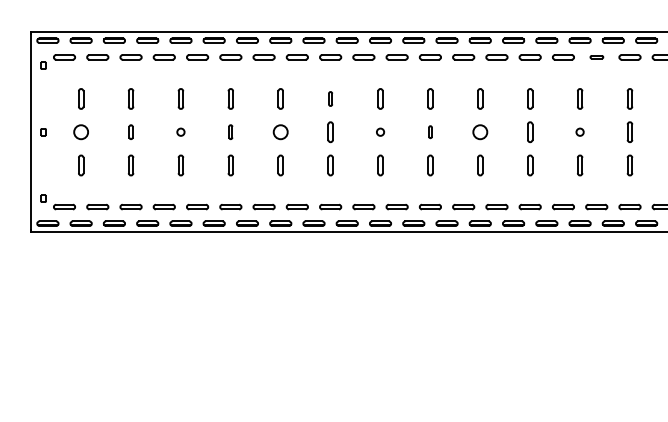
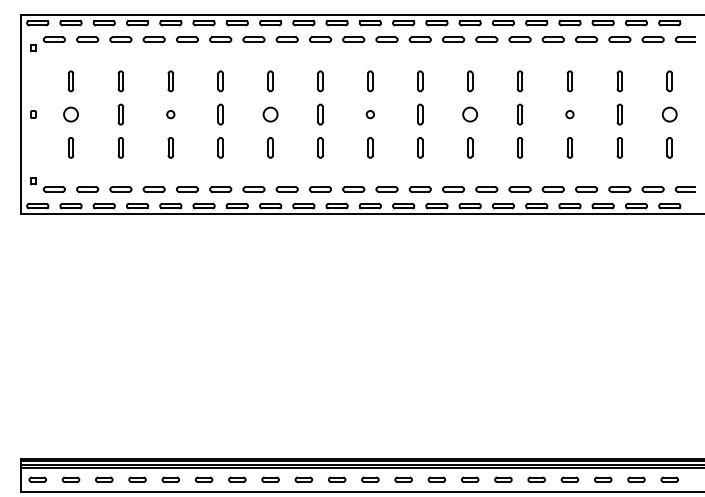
part: (596, 57) -> (586, 39), size x1.67
part: (330, 99) -> (320, 81), size x1.43
part: (130, 132) -> (120, 114), size x1.43
part: (230, 132) -> (220, 114), size x1.43
part: (430, 132) -> (420, 114), size x1.67

